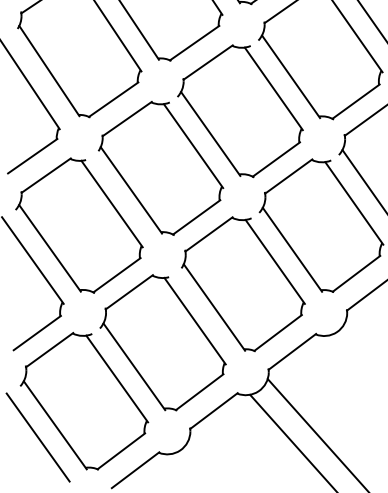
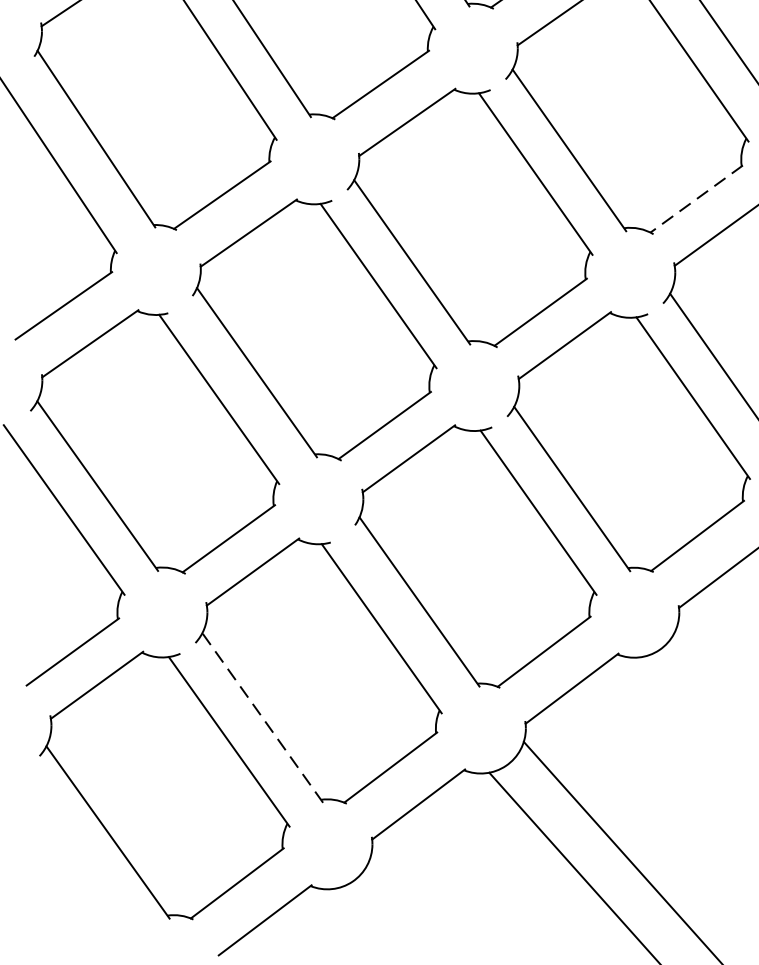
line: (355, 101) -> (695, 198), solid -> dashed
line: (134, 366) -> (263, 717), solid -> dashed
line: (37, 437) -> (73, 856), removed

